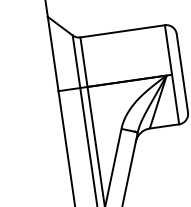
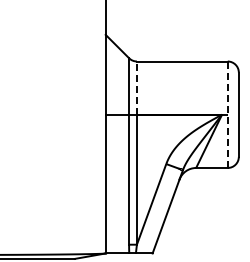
line: (83, 62) -> (136, 88), solid -> dashed
line: (171, 74) -> (227, 114), solid -> dashed

